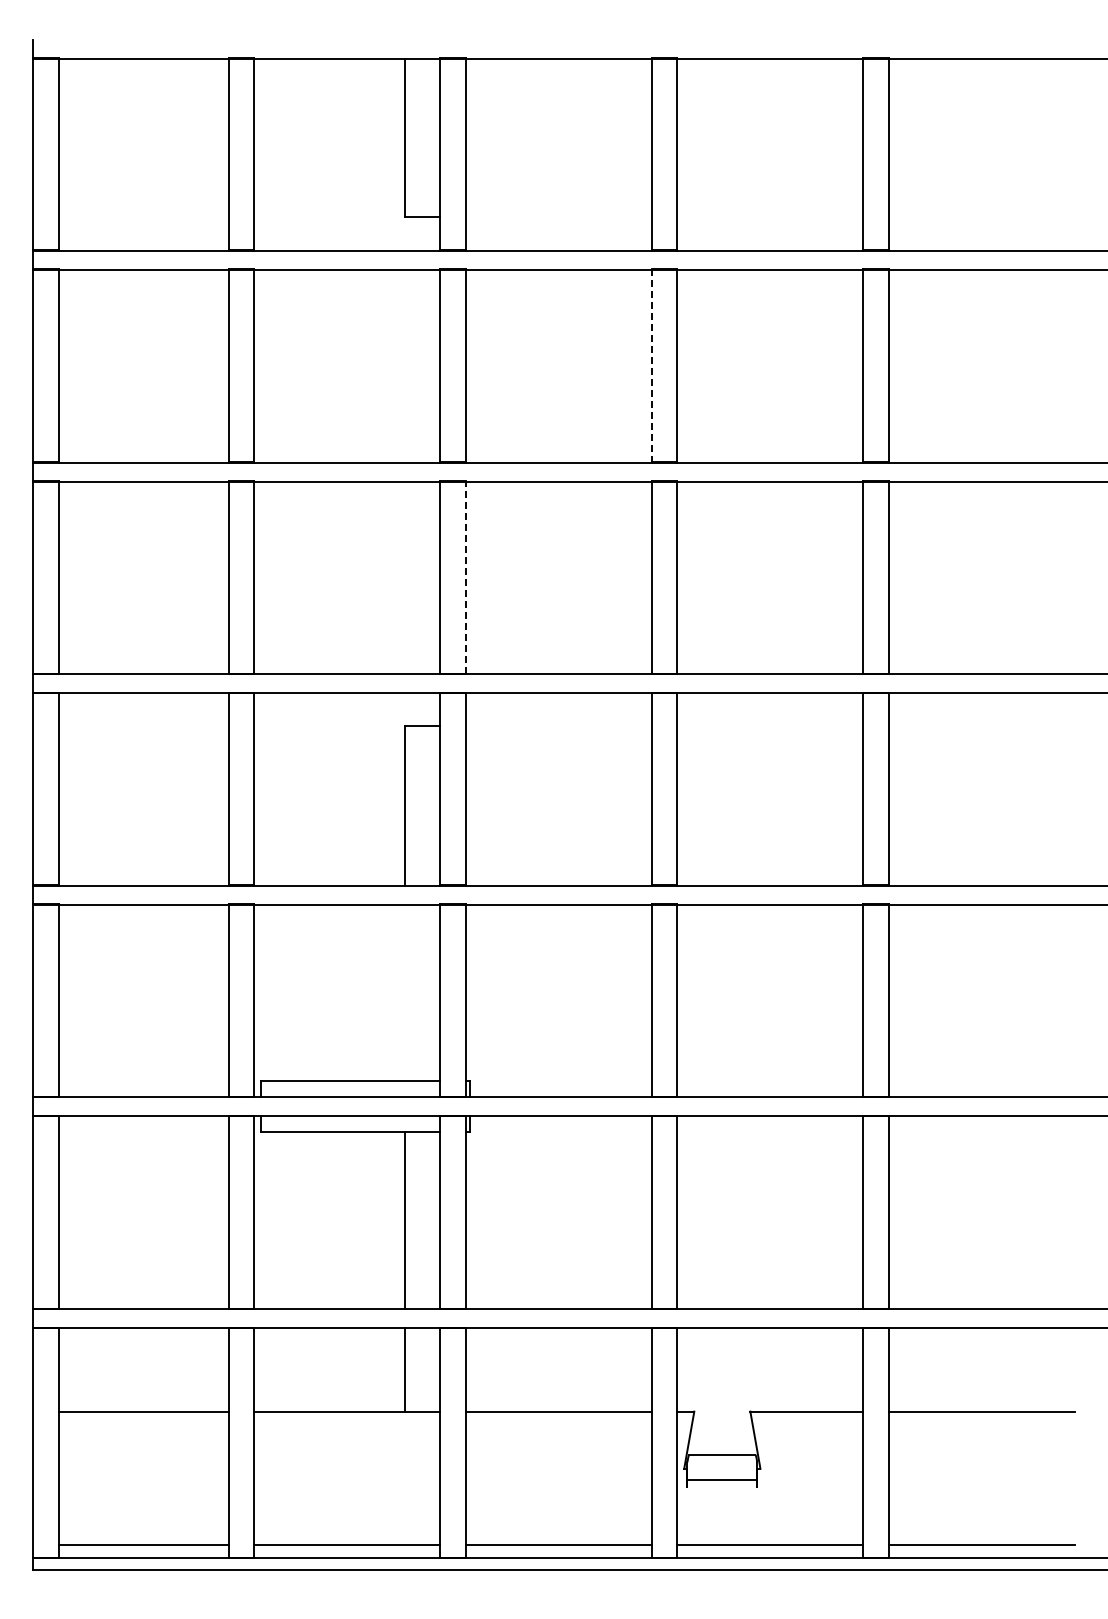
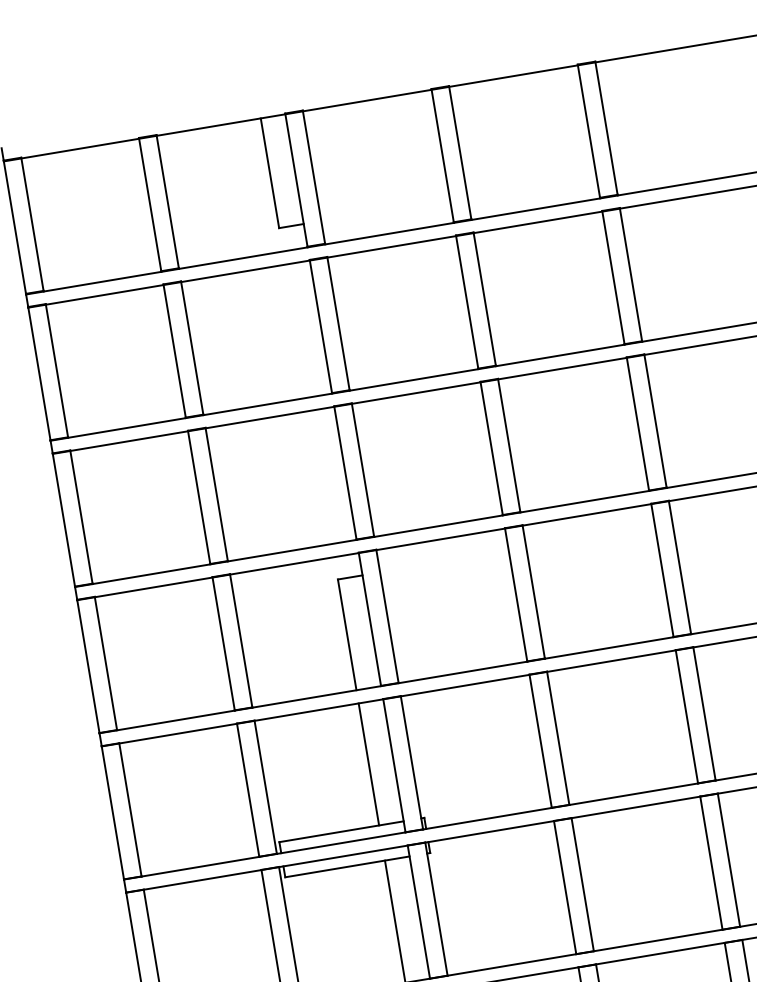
line: (651, 366) -> (467, 302), dashed -> solid
line: (465, 576) -> (362, 469), dashed -> solid
line: (404, 992) -> (368, 764), added

